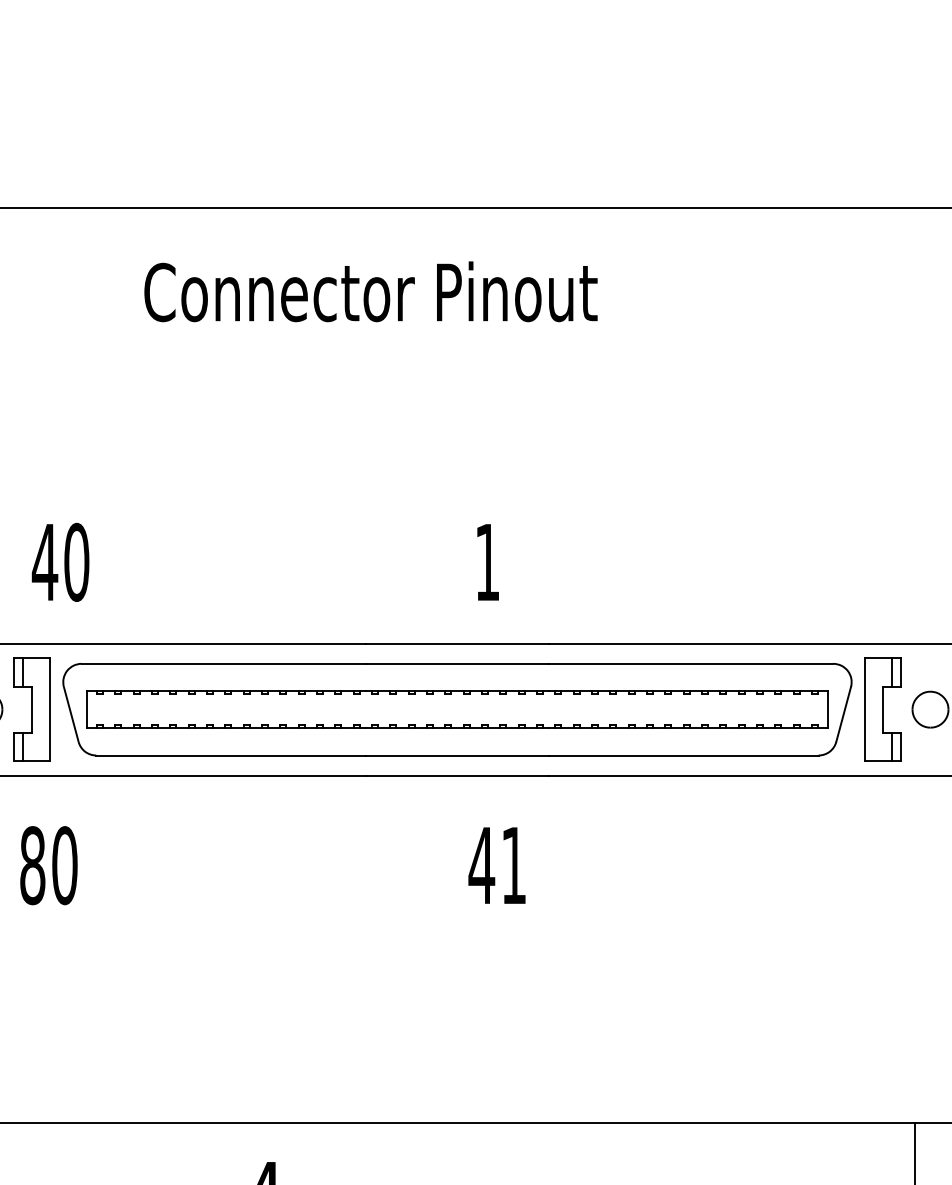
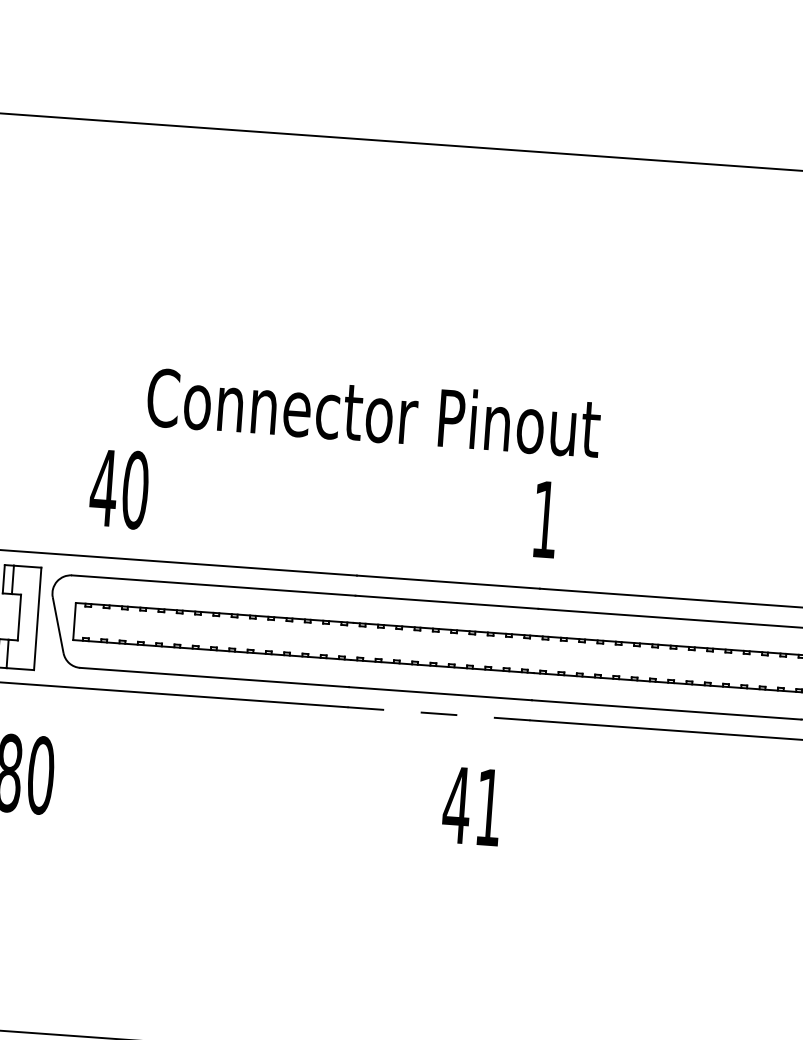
text: (370, 291) -> (373, 412), moved
text: (264, 561) -> (322, 502), moved
line: (457, 775) -> (439, 713), solid -> dashed

